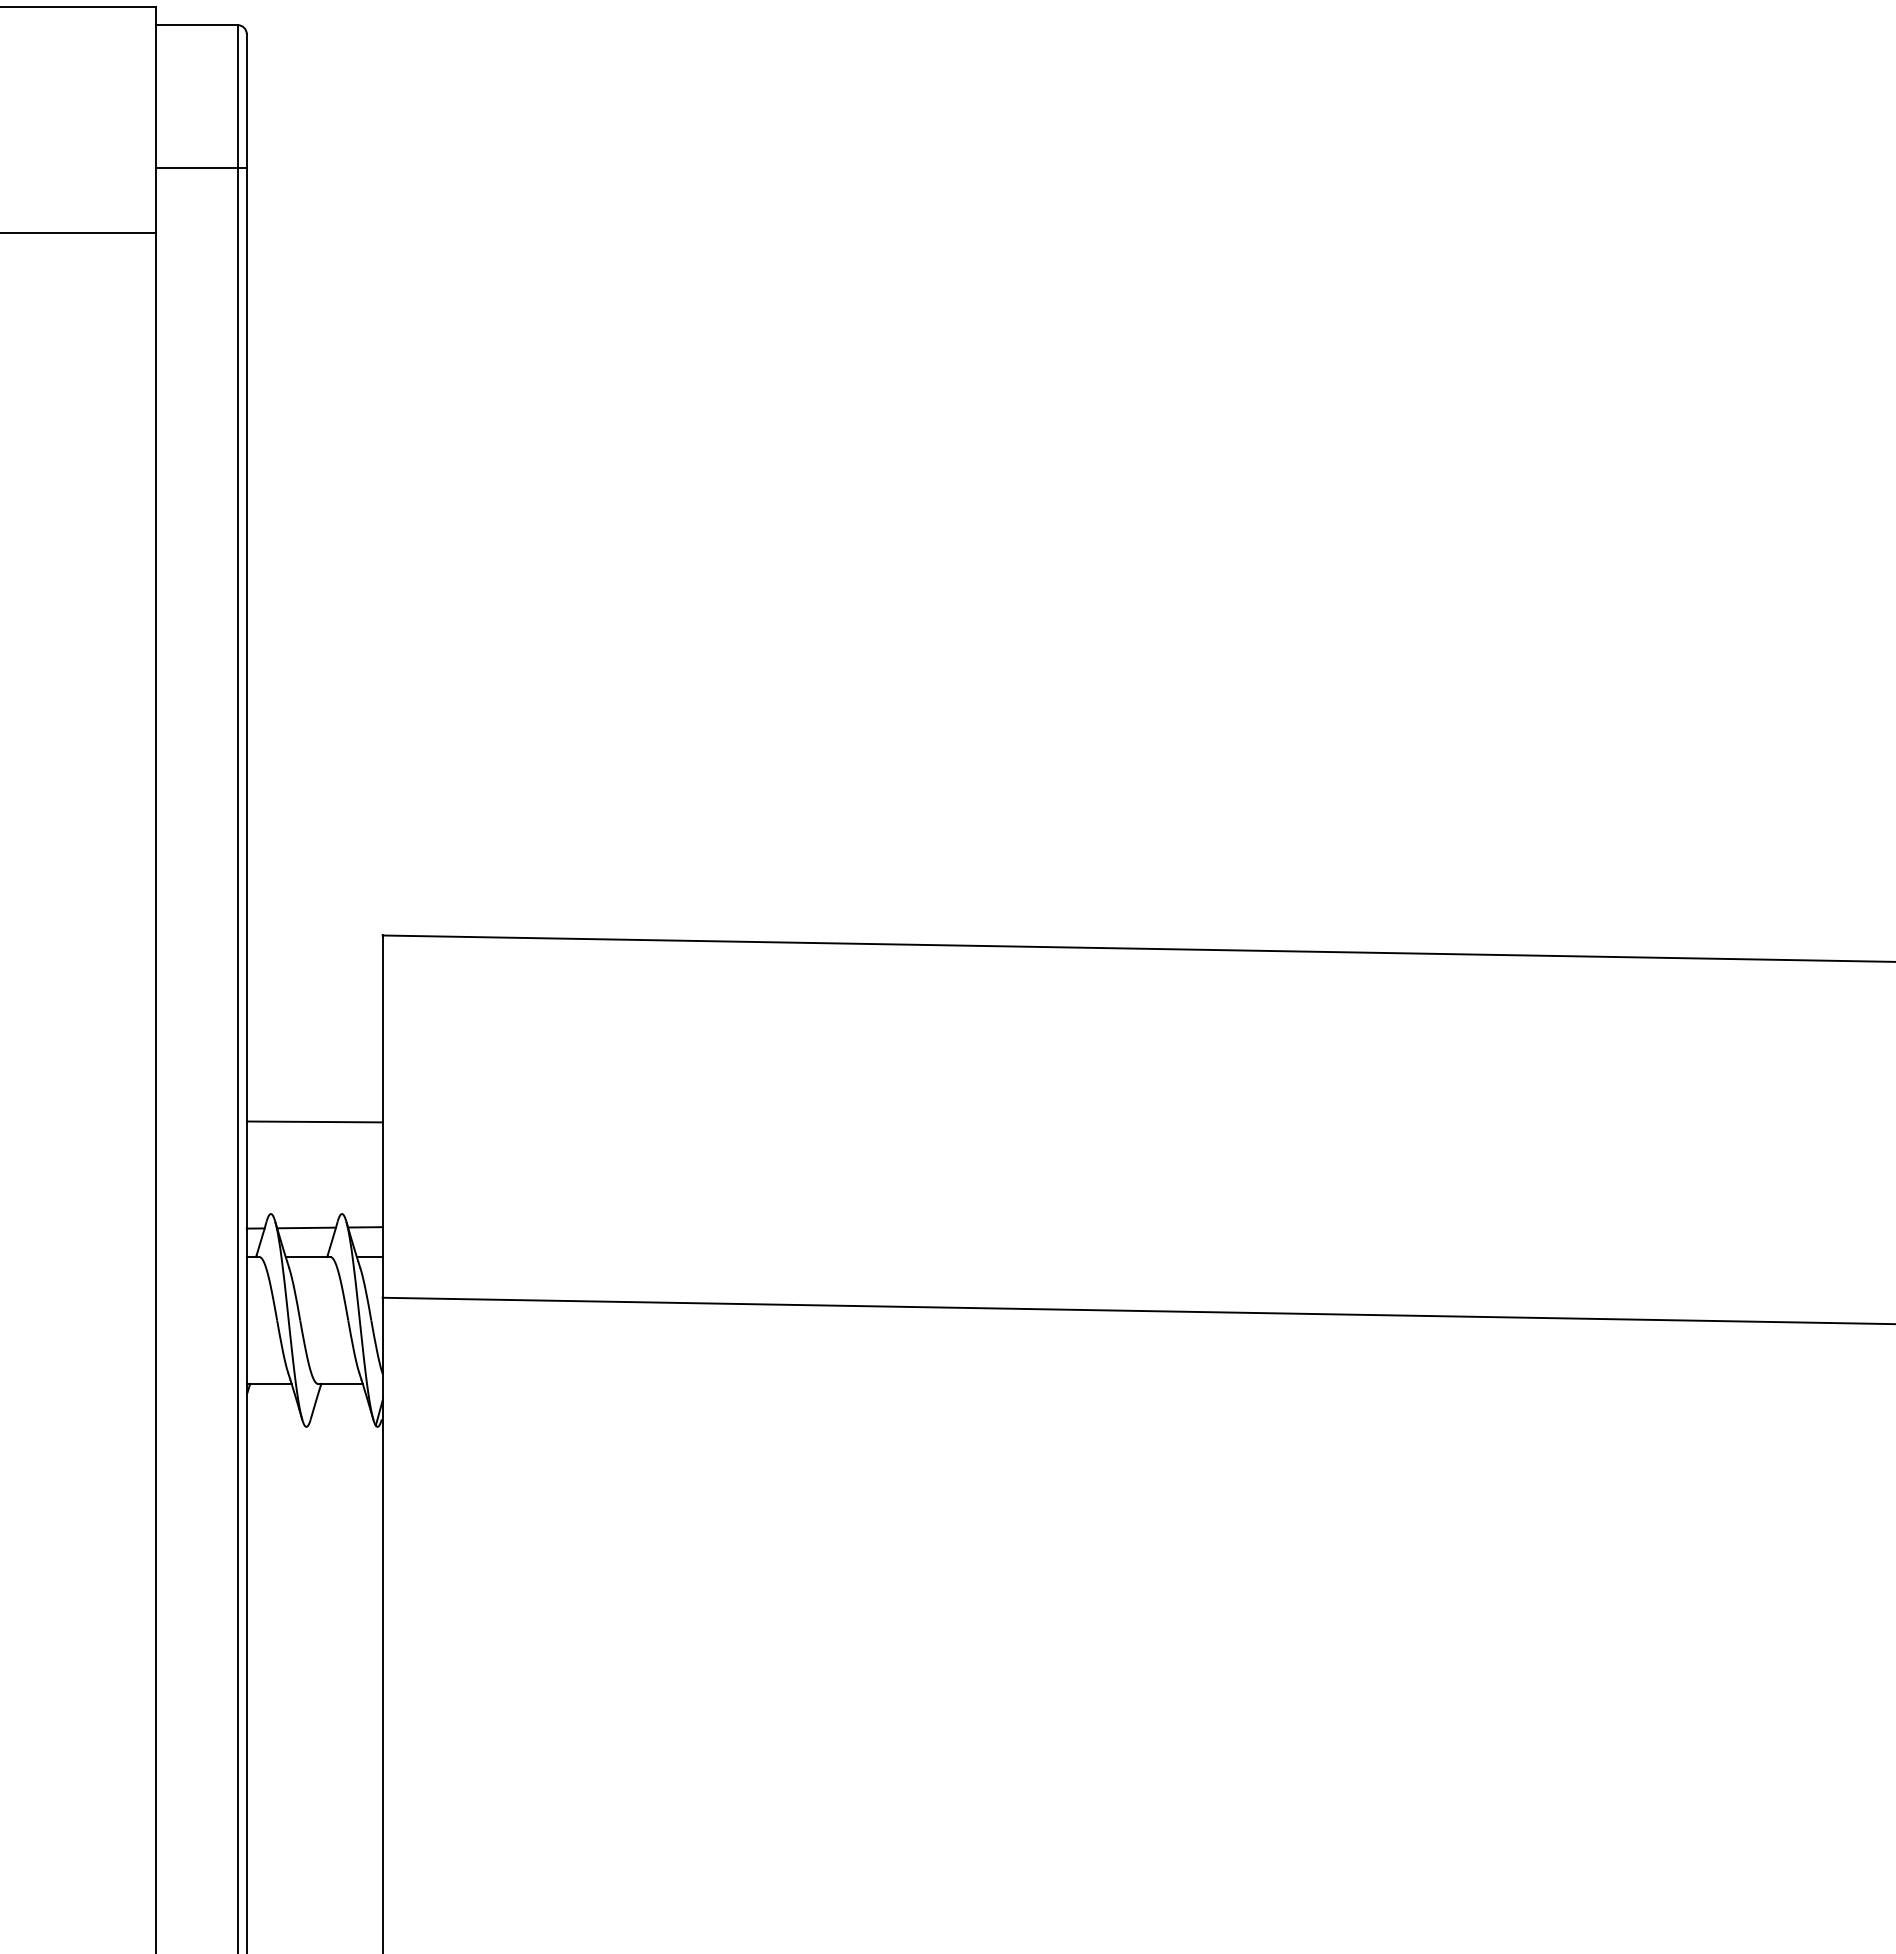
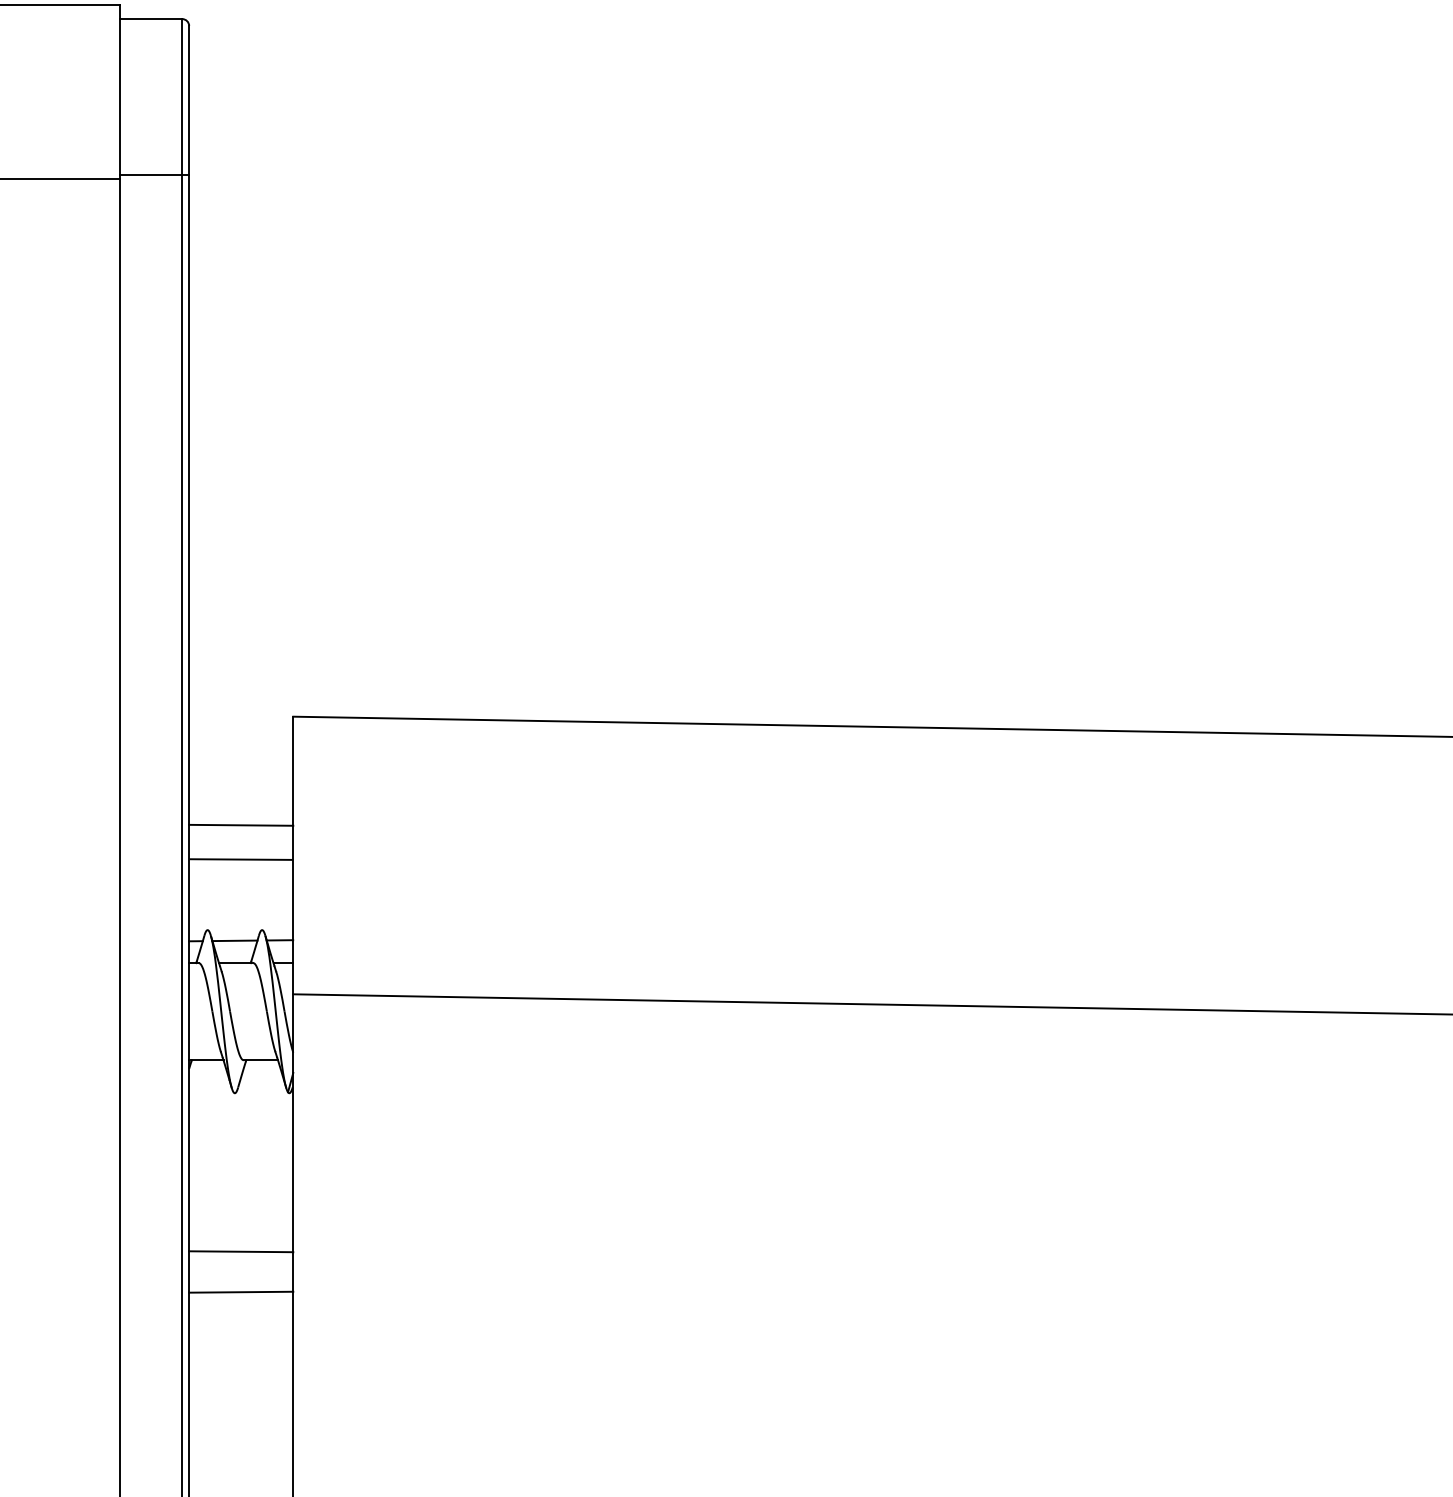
line: (201, 167) -> (154, 174), moved
line: (314, 1076) -> (241, 824), added
line: (314, 1633) -> (241, 1251), added
line: (314, 1686) -> (241, 1292), added

